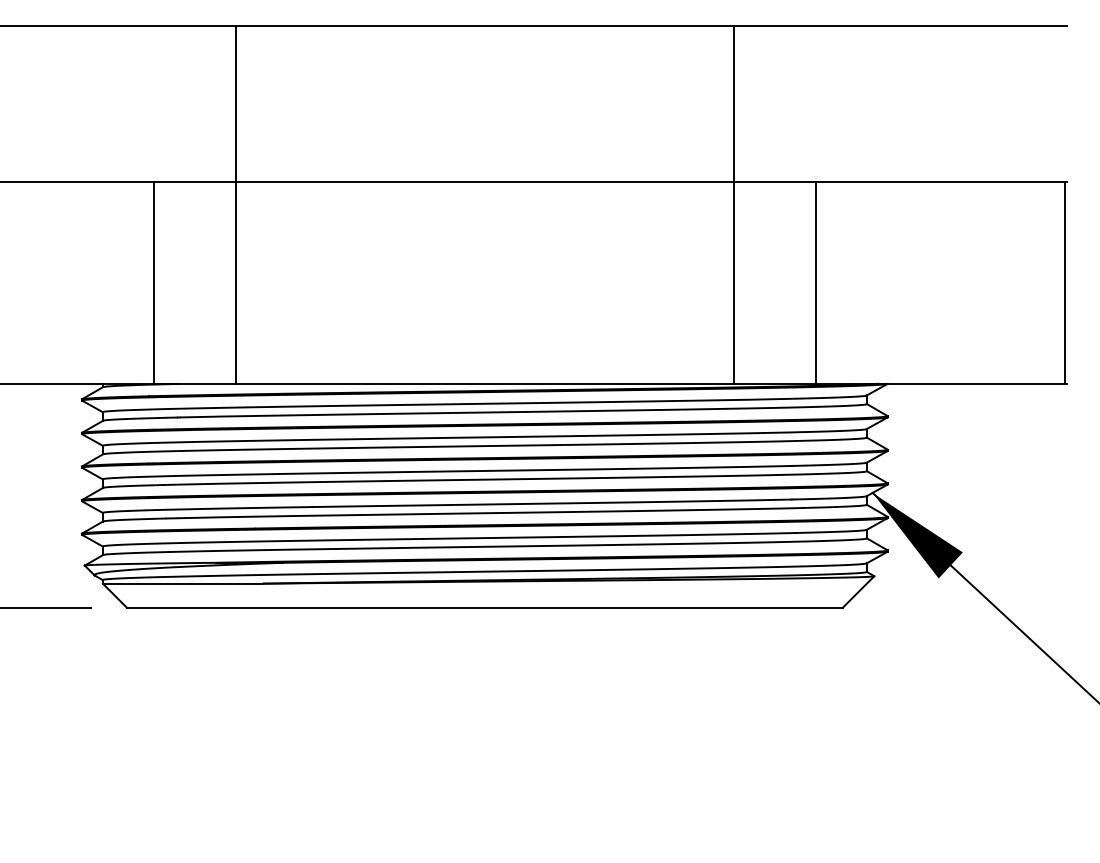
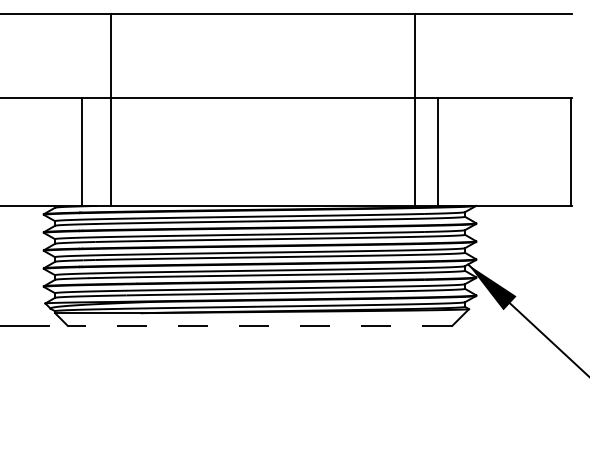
line: (235, 204) -> (111, 109), moved
line: (733, 204) -> (414, 109), moved
line: (483, 606) -> (259, 325), solid -> dashed

